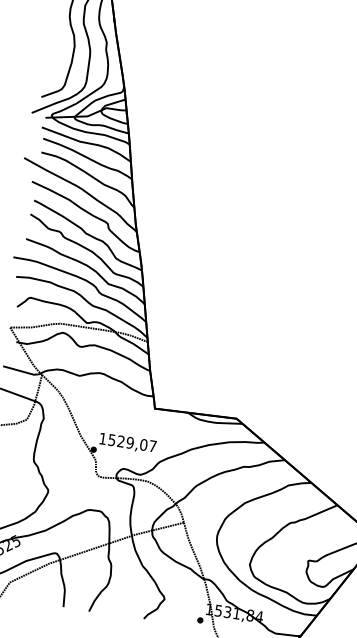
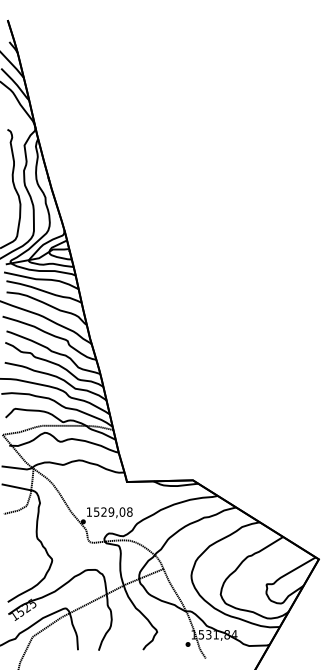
text: (152, 445) -> (129, 511), 1529,07 -> 1529,08

